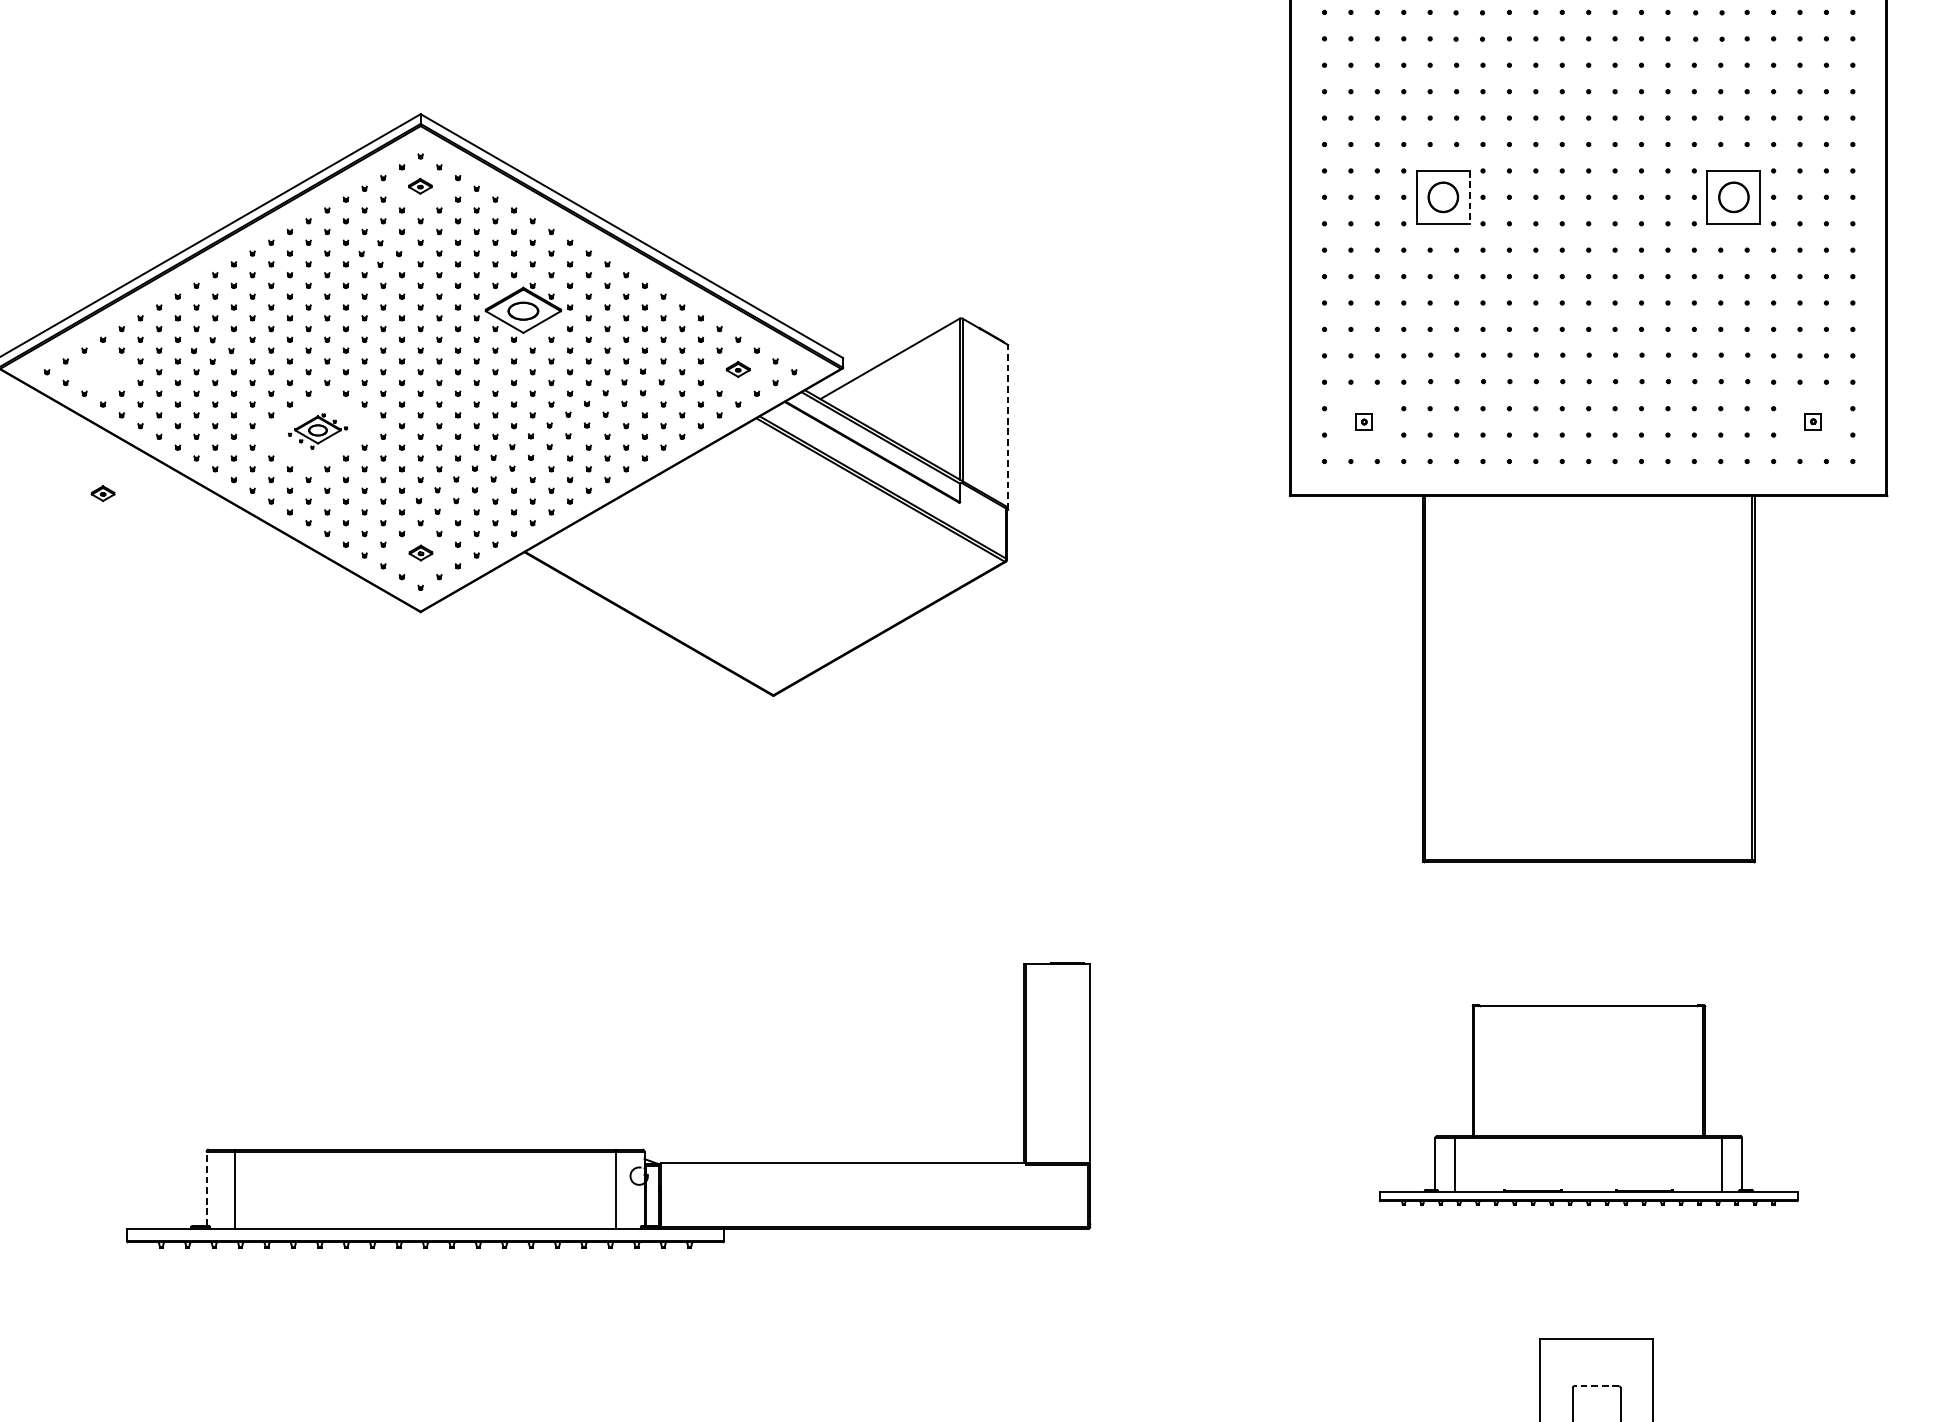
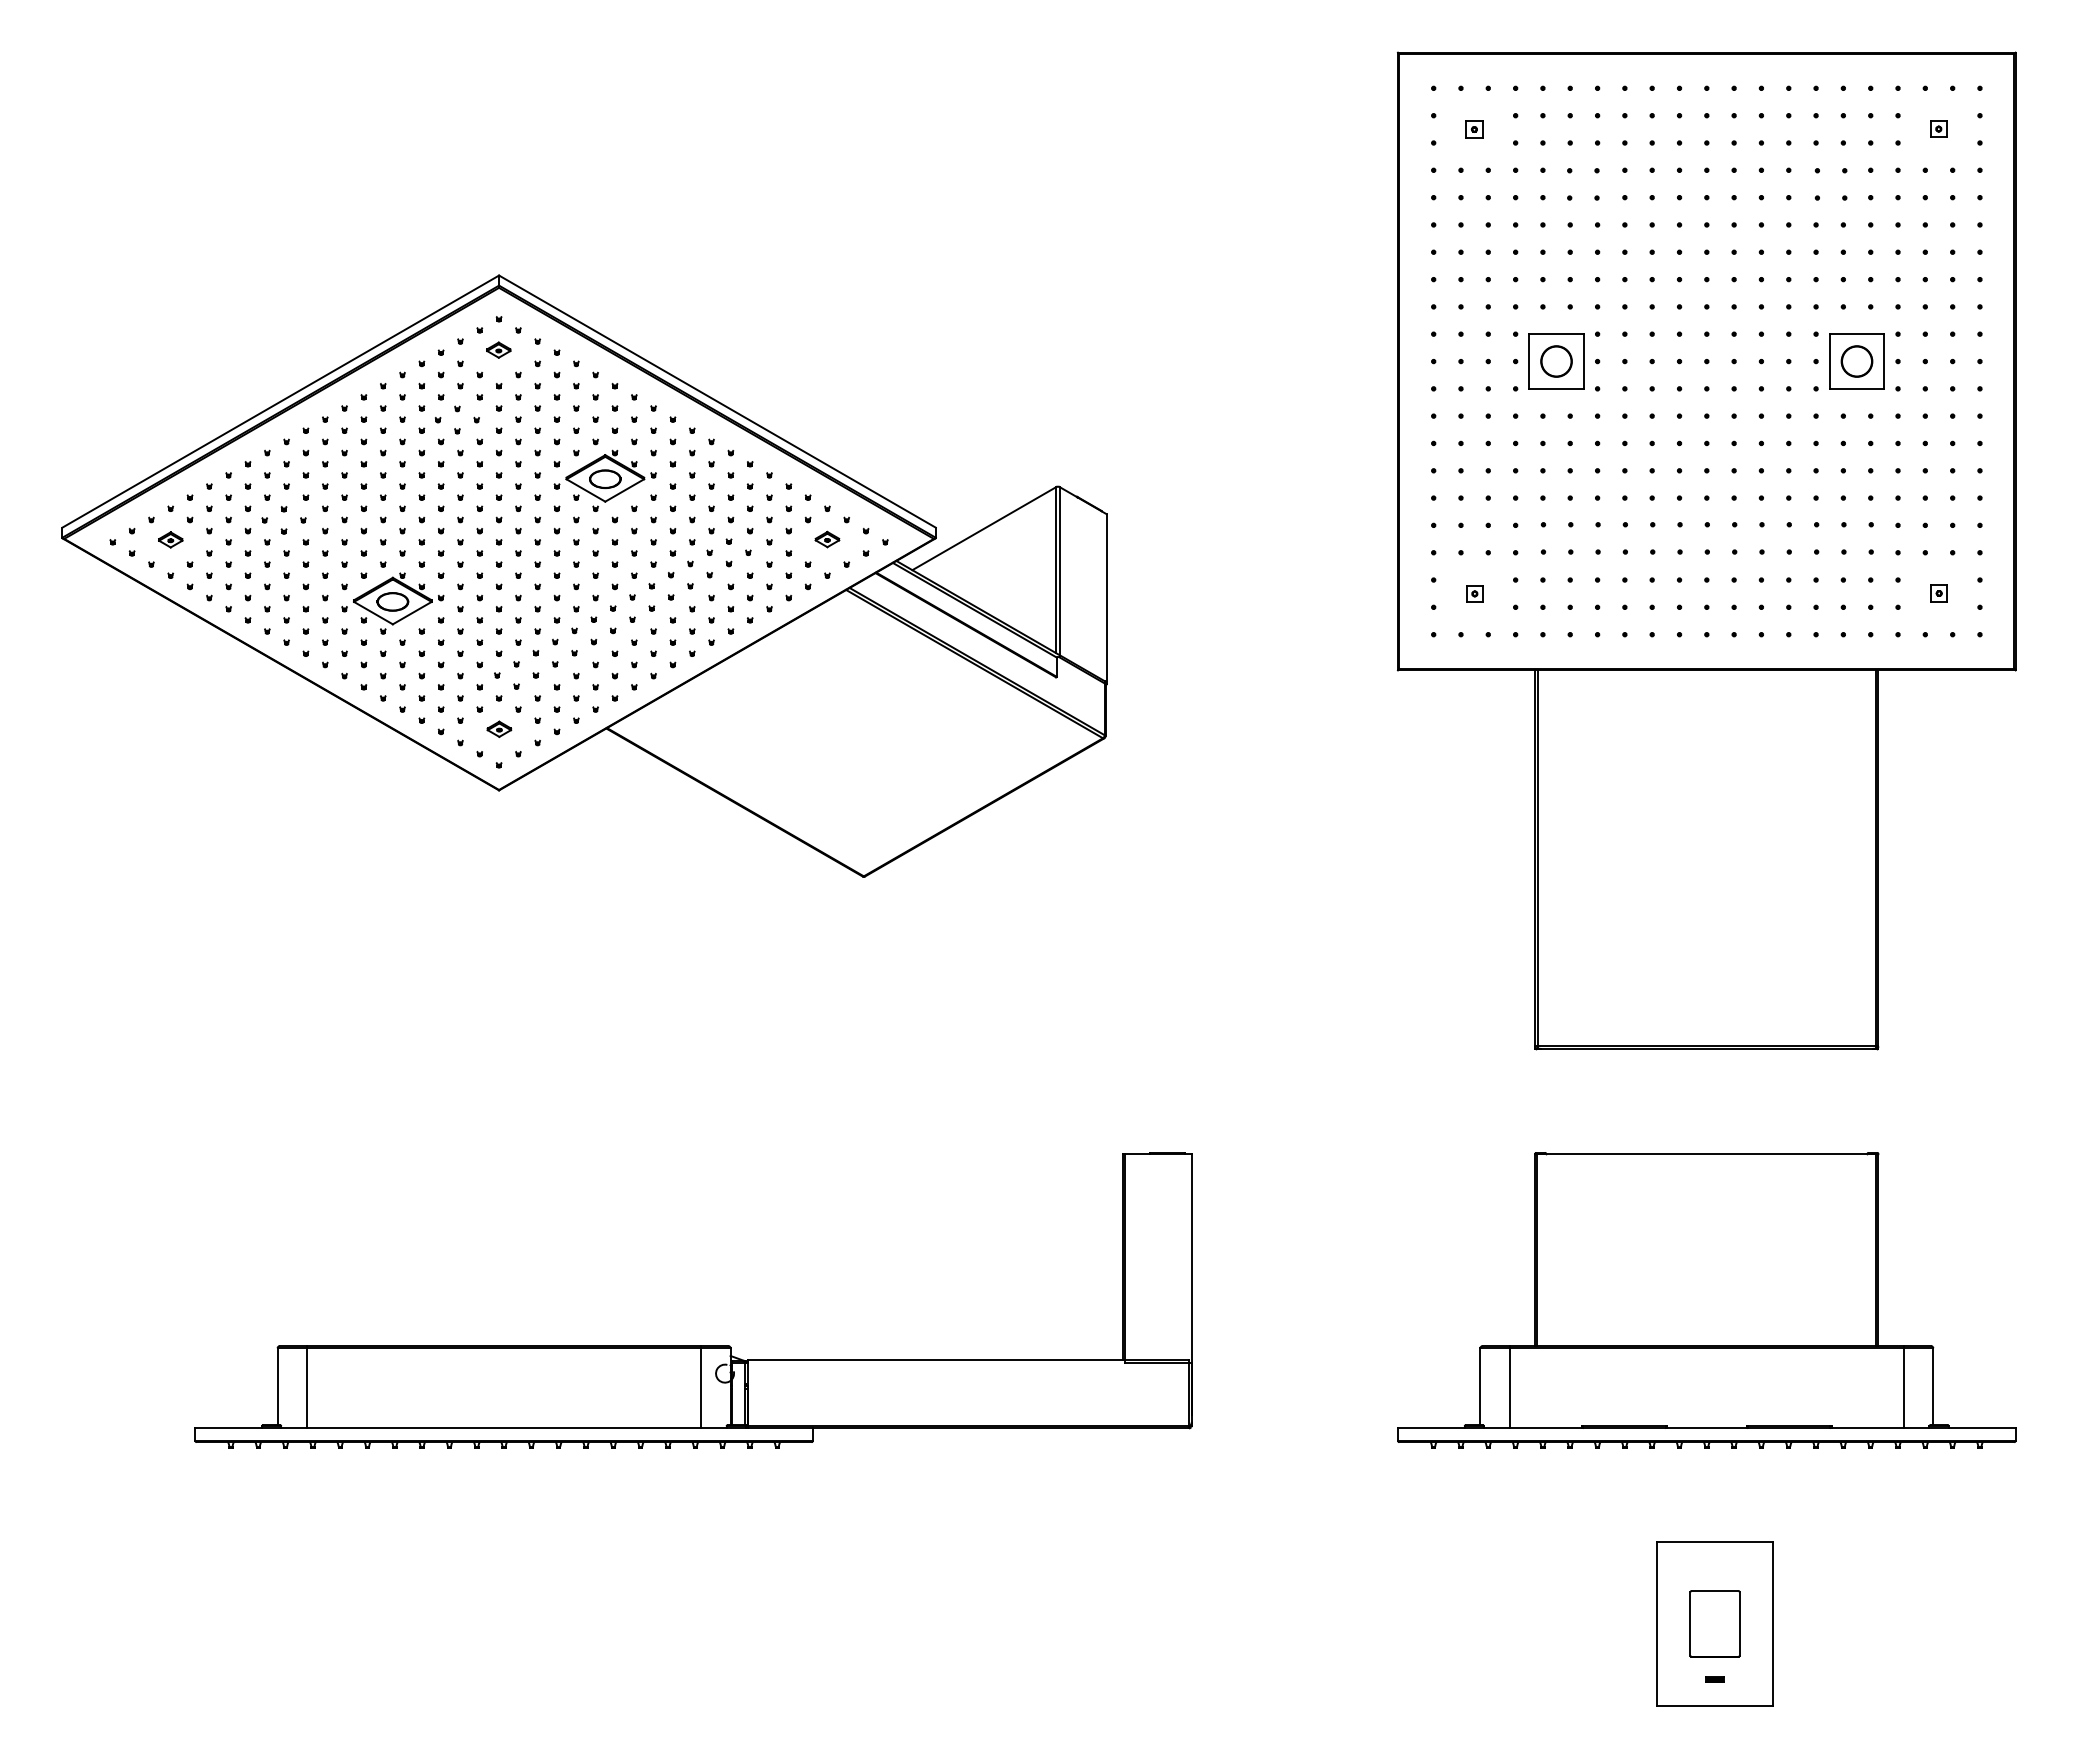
line: (1469, 198) -> (1583, 362), dashed -> solid
line: (1008, 426) -> (1106, 598), dashed -> solid
part: (317, 431) -> (392, 603), size x1.67
part: (102, 493) -> (170, 539), moved
part: (1588, 1105) -> (1706, 1300), size x1.43
line: (206, 1188) -> (277, 1386), dashed -> solid
line: (1596, 1385) -> (1714, 1590), dashed -> solid

